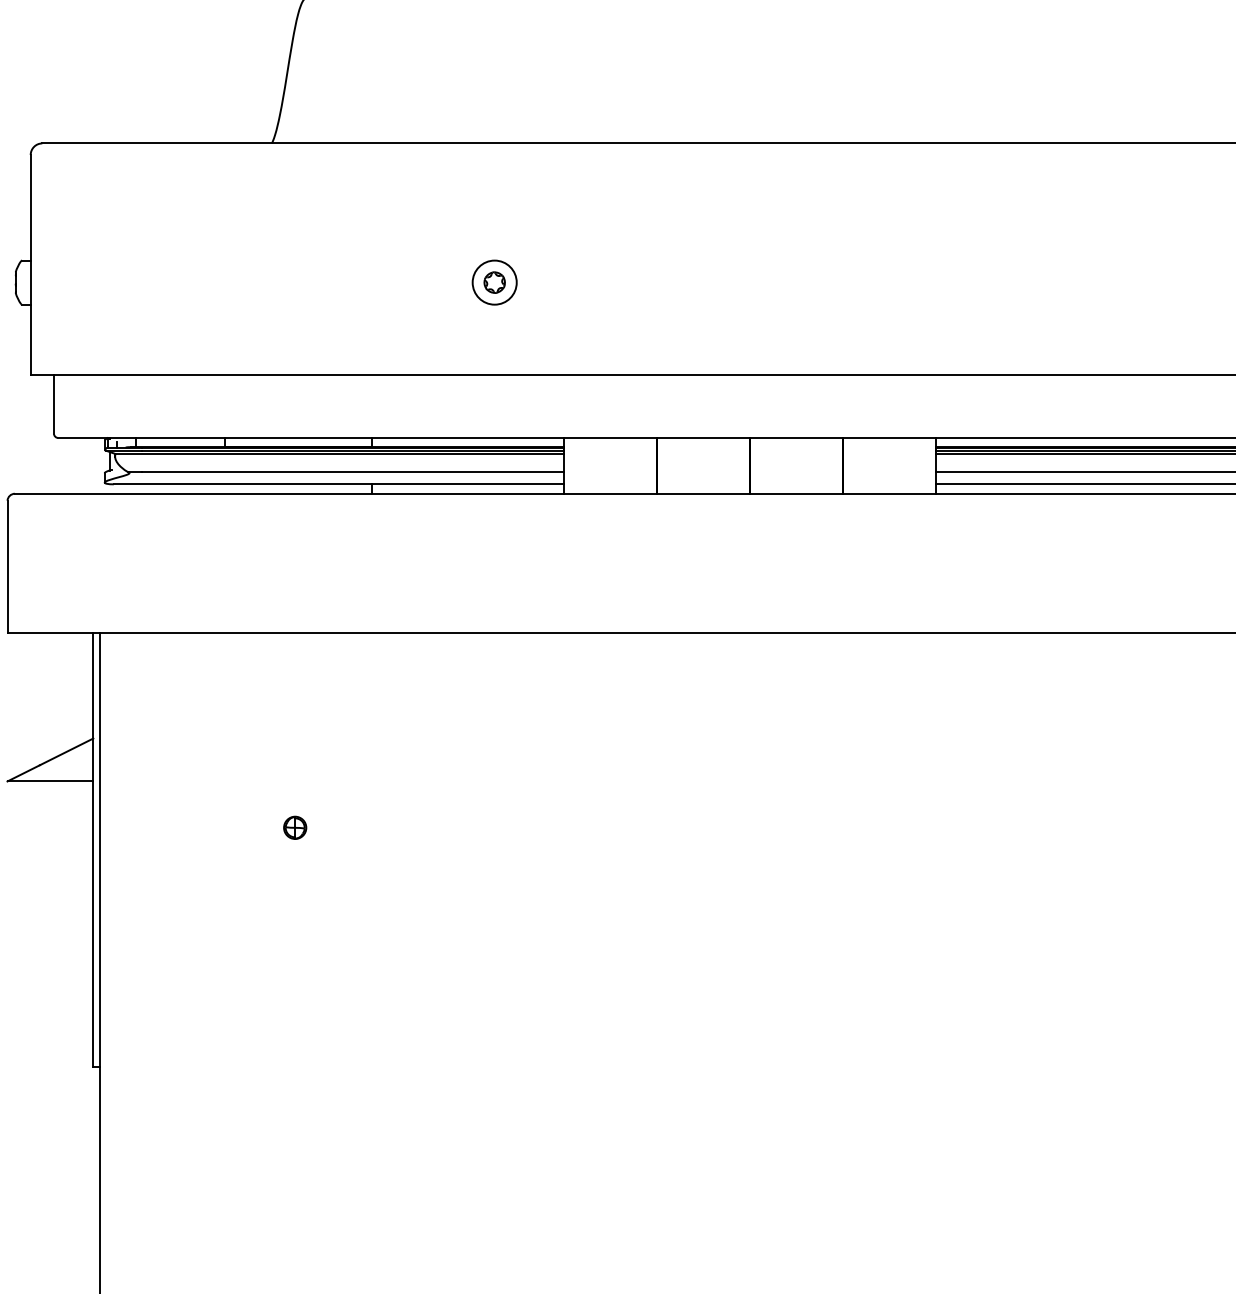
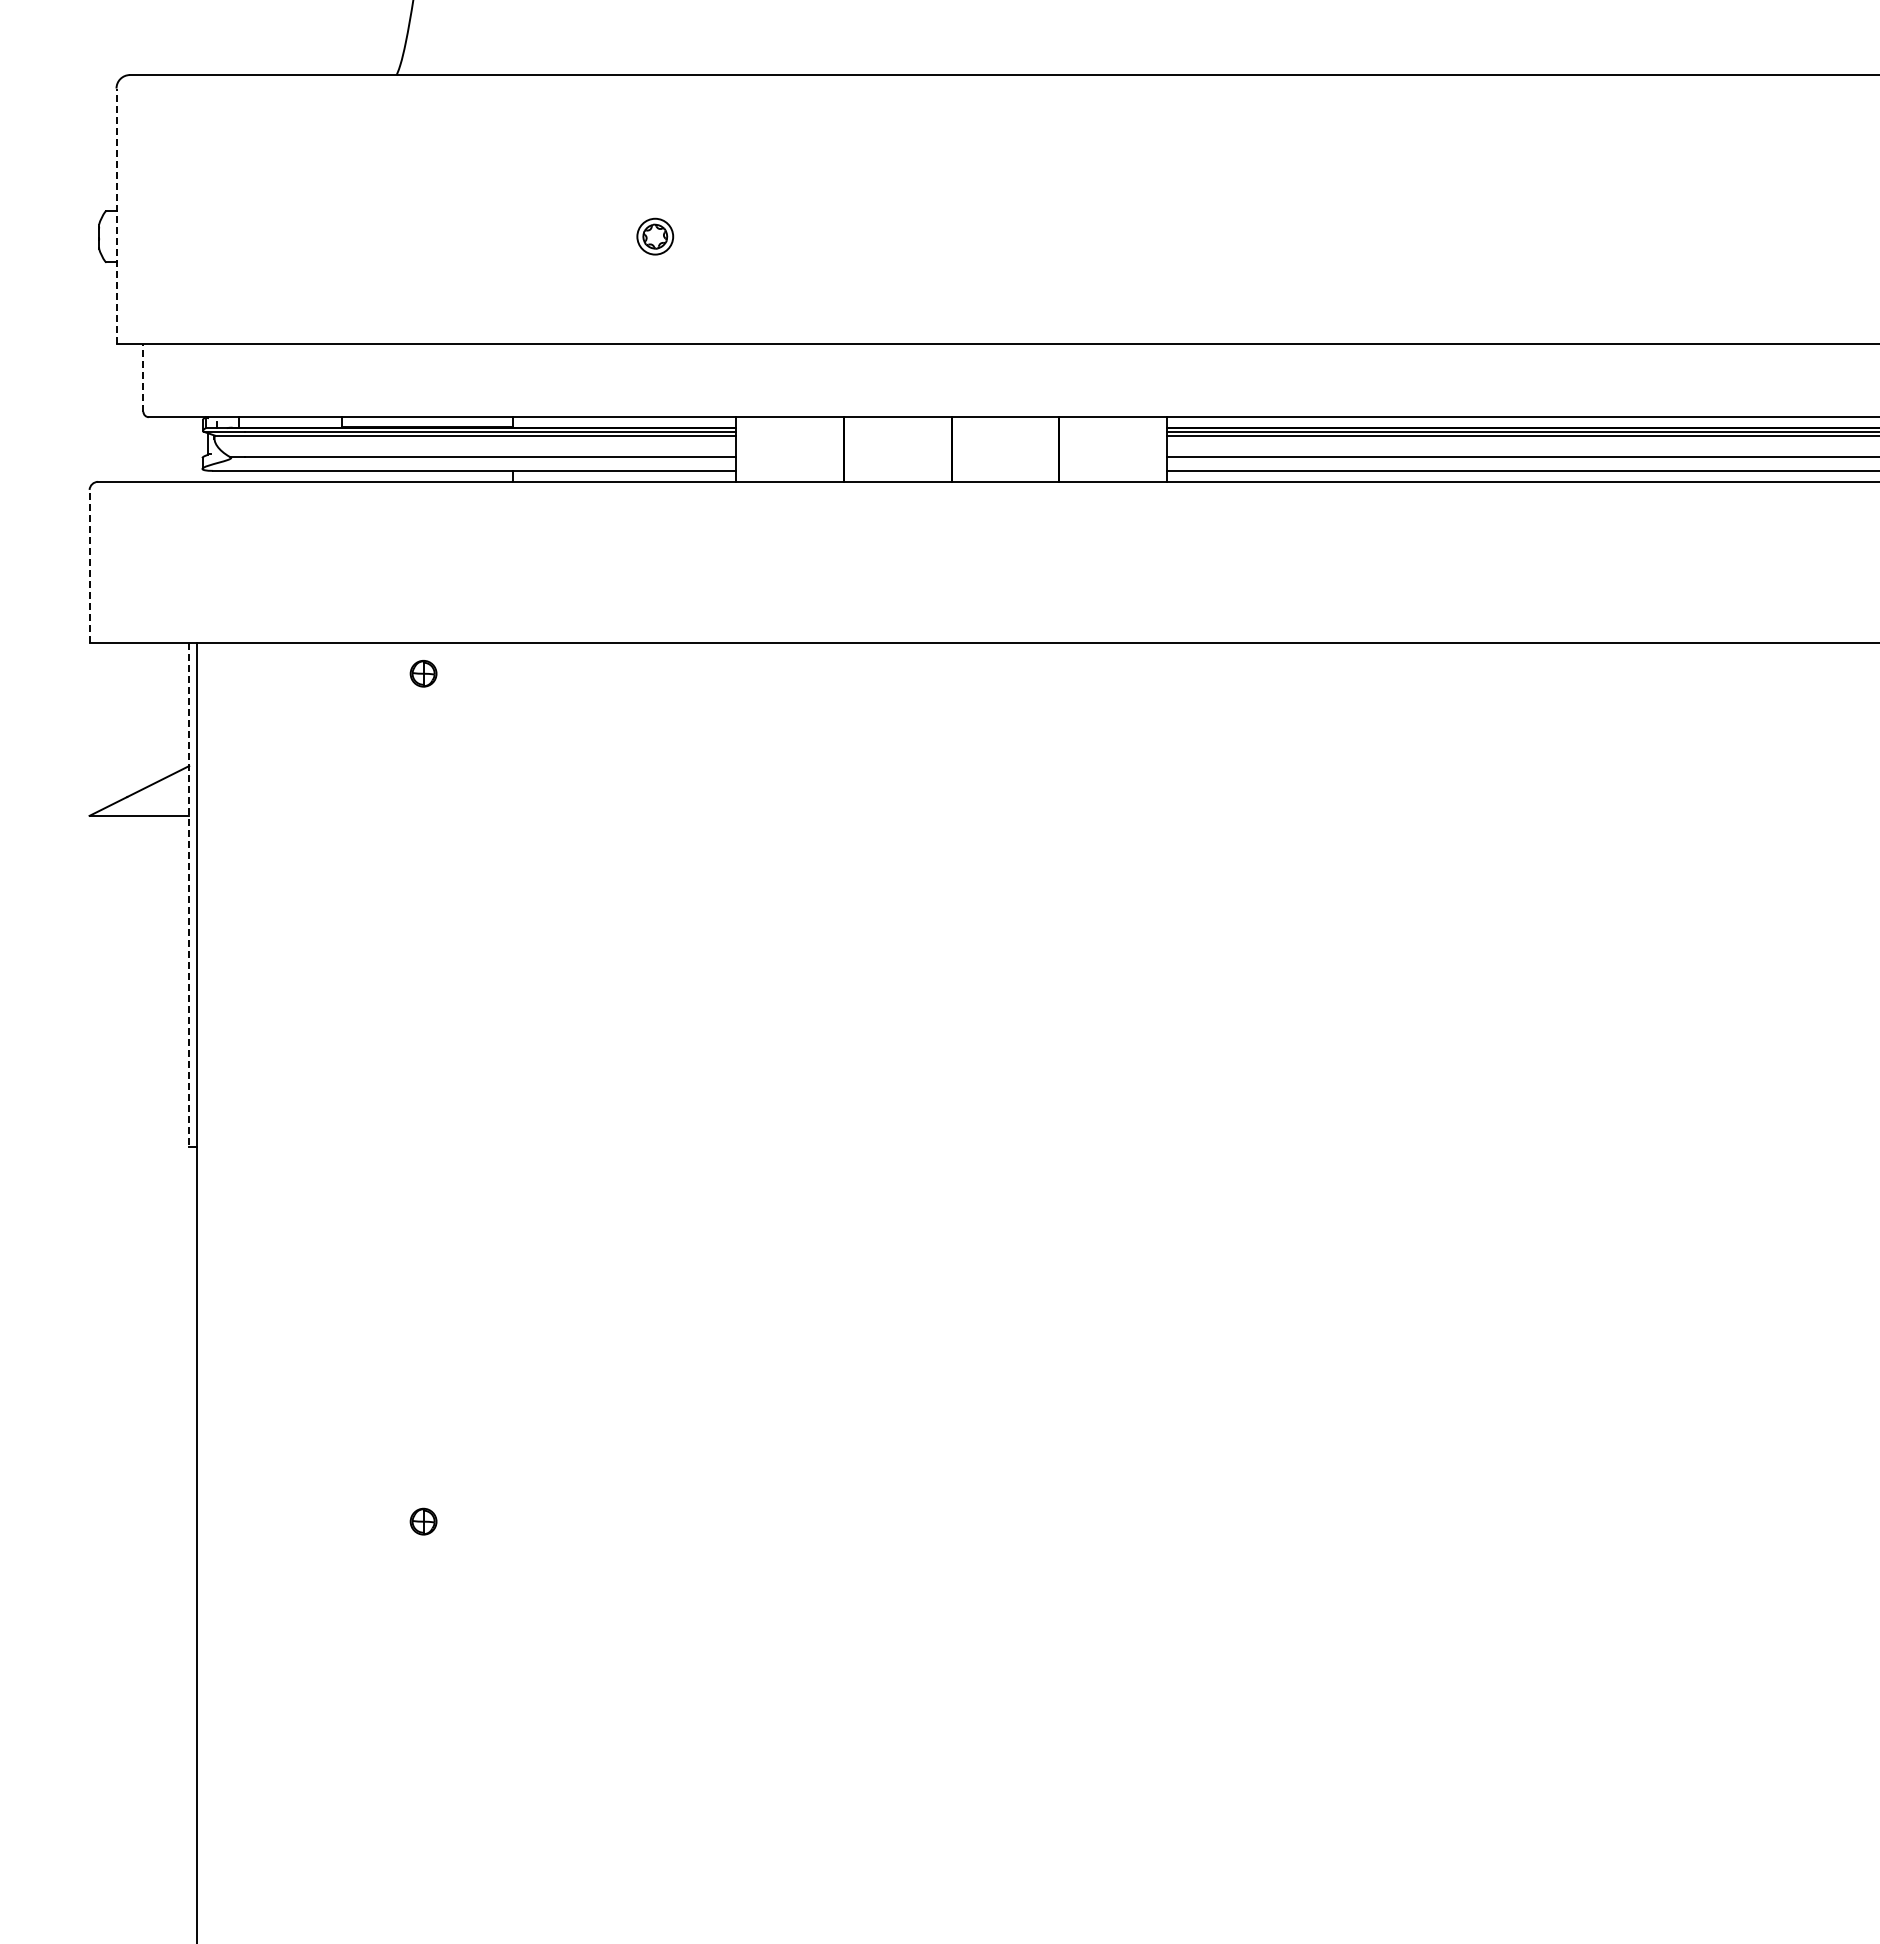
line: (30, 265) -> (116, 216), solid -> dashed
circle: (494, 282) -> (654, 236), size x0.7
line: (53, 404) -> (143, 378), solid -> dashed
line: (7, 566) -> (89, 566), solid -> dashed
part: (295, 827) -> (423, 673), moved
line: (93, 850) -> (189, 895), solid -> dashed

